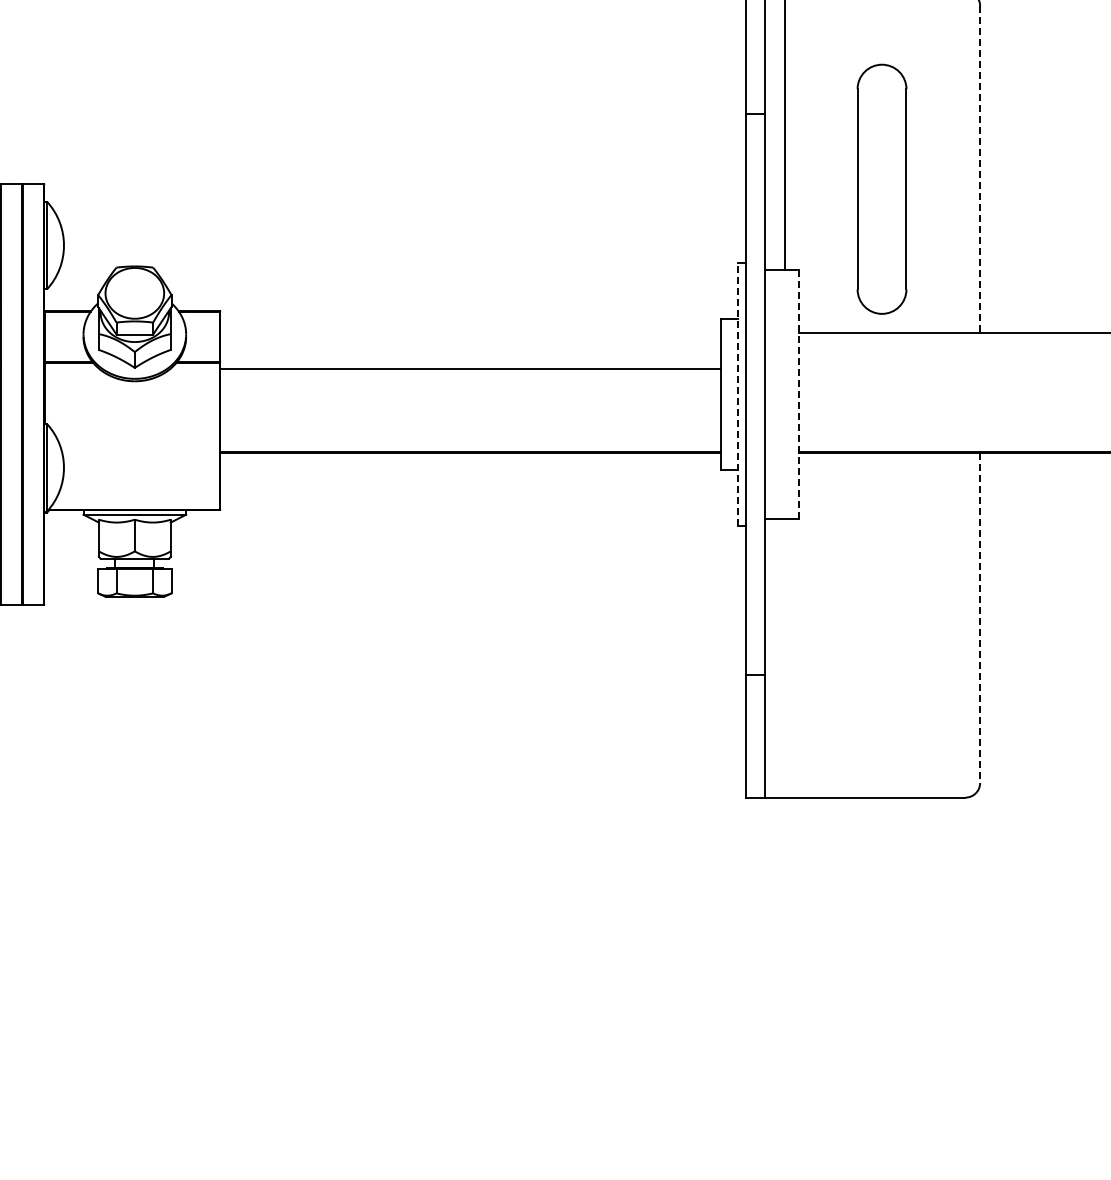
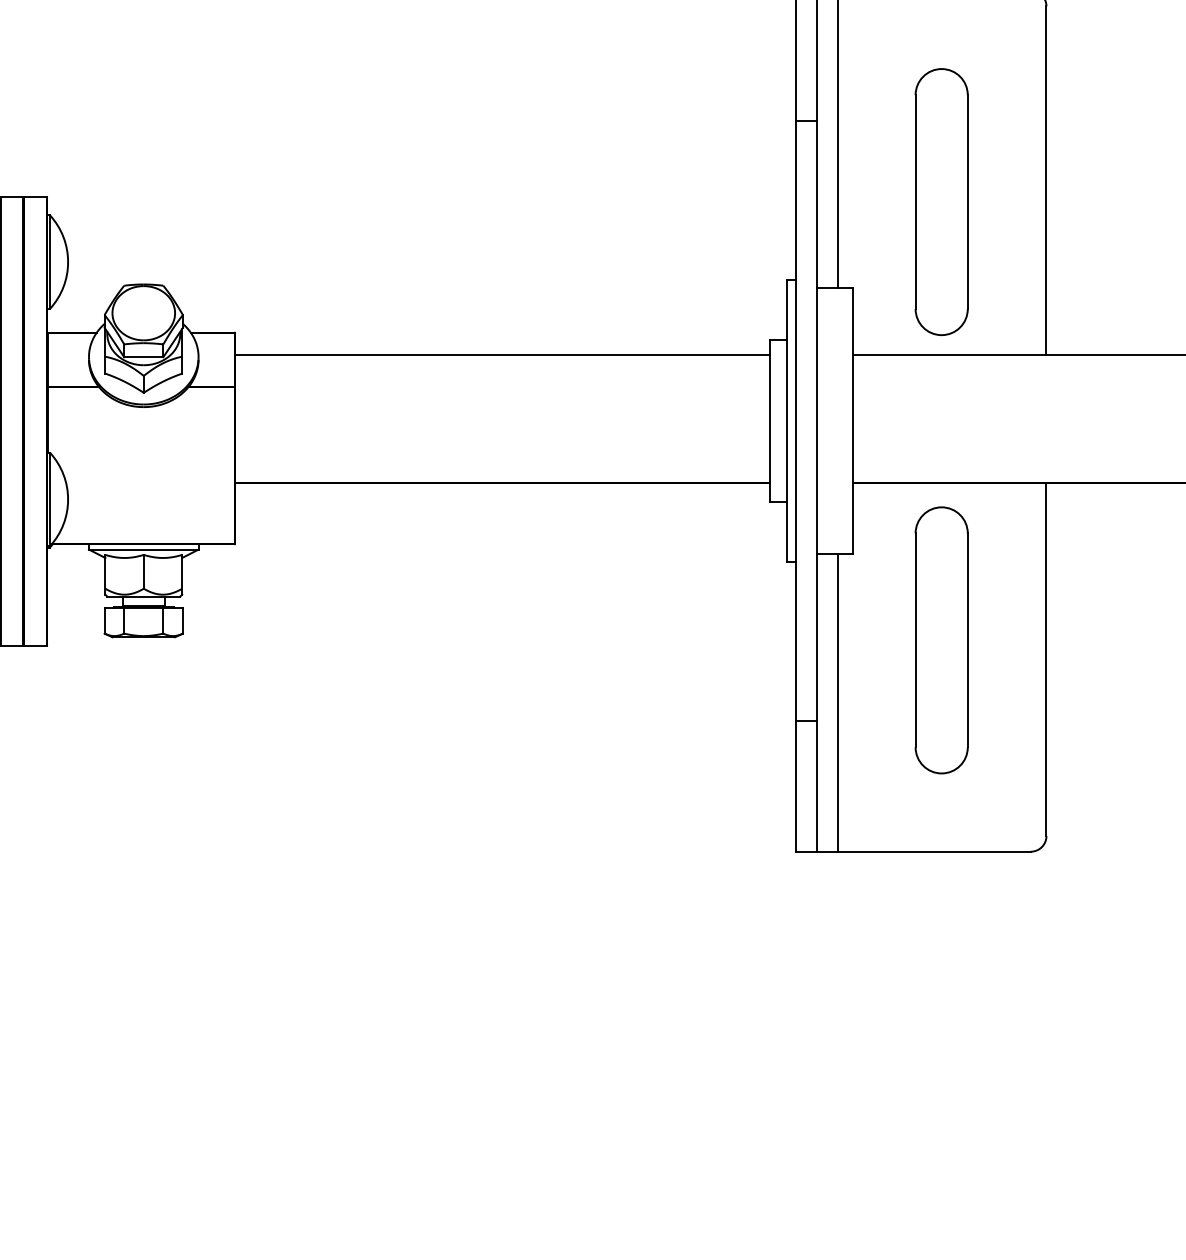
line: (980, 169) -> (1046, 180), dashed -> solid
line: (470, 368) -> (502, 355), moved
line: (737, 394) -> (787, 421), dashed -> solid
line: (799, 394) -> (853, 421), dashed -> solid
part: (881, 599) -> (941, 640), added
line: (980, 618) -> (1046, 660), dashed -> solid
line: (784, 658) -> (837, 703), added

